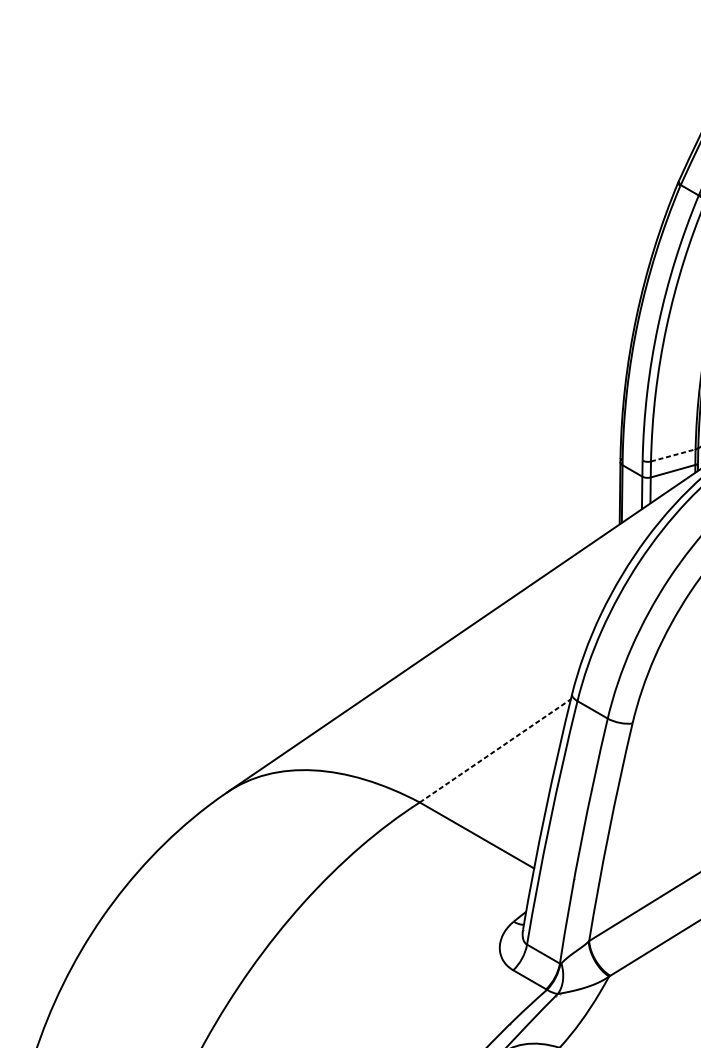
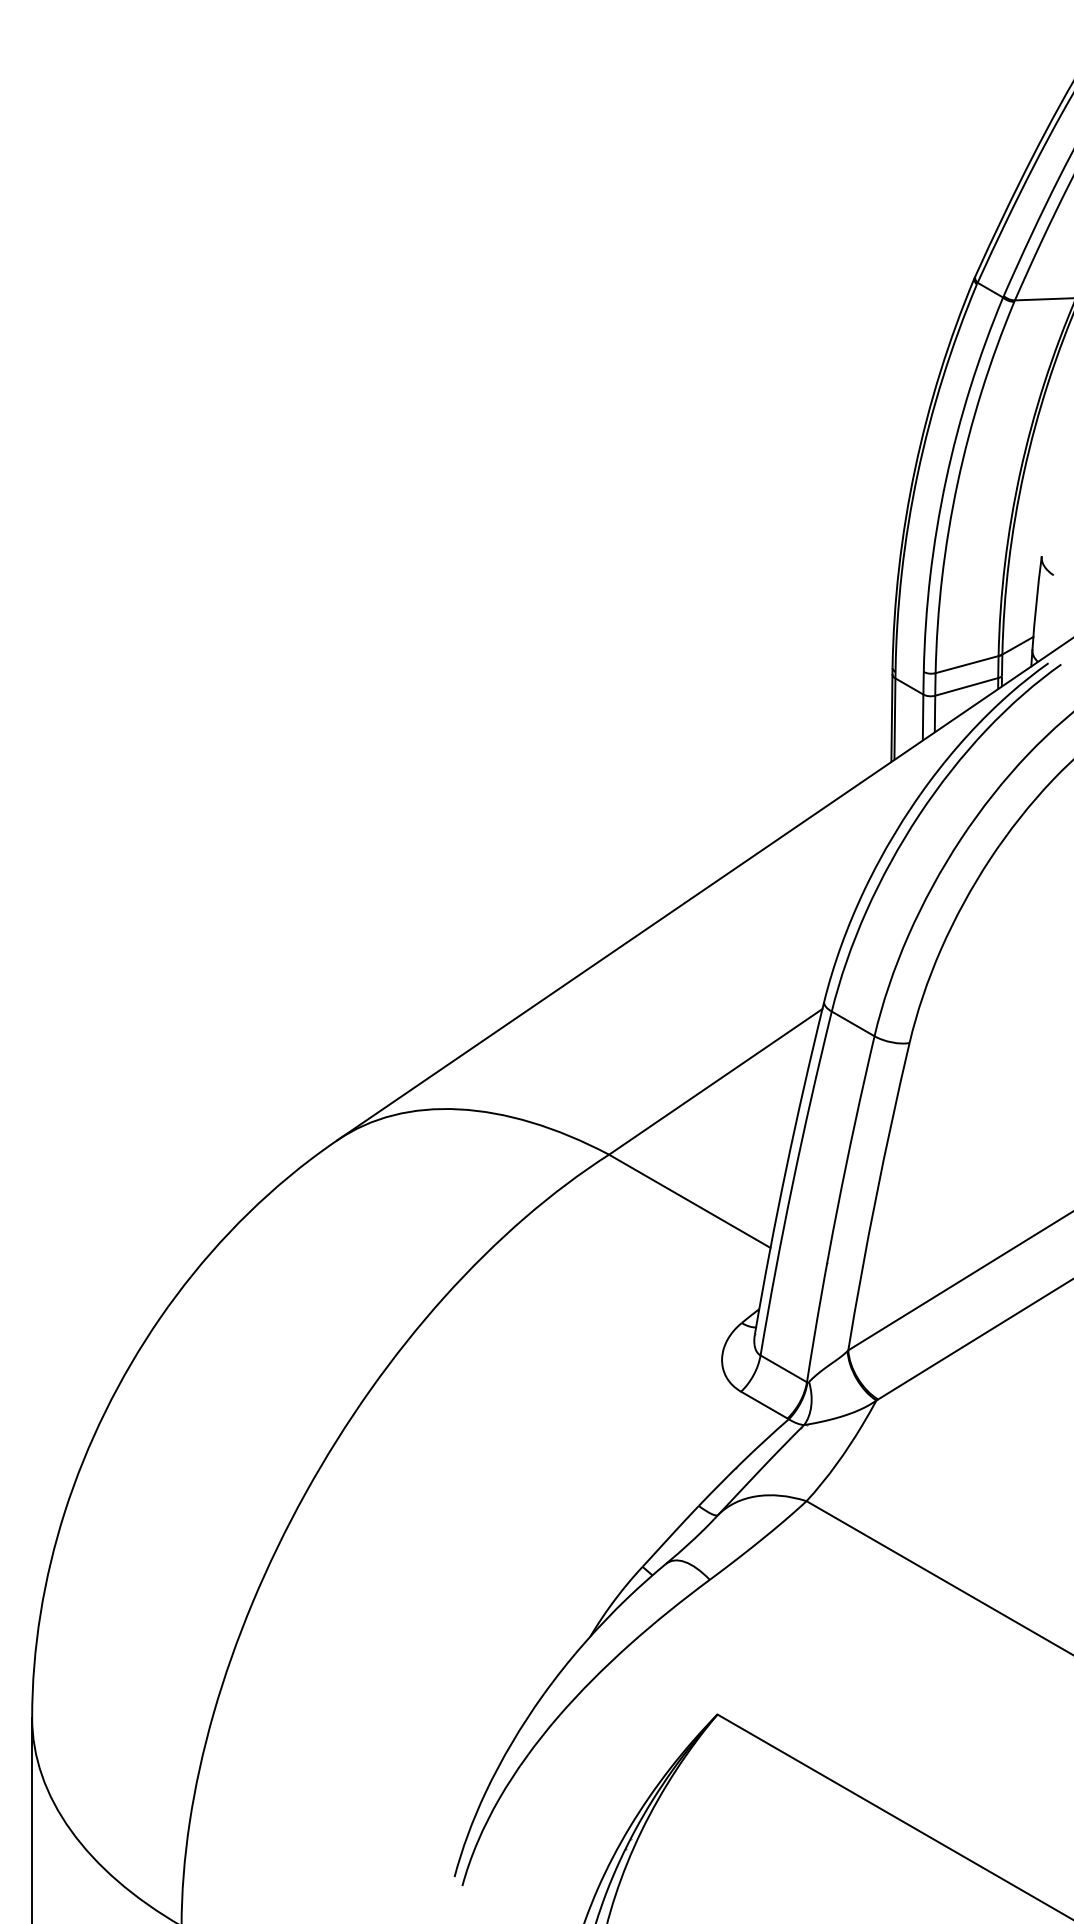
line: (673, 455) -> (967, 664), dashed -> solid
line: (495, 750) -> (716, 1081), dashed -> solid

